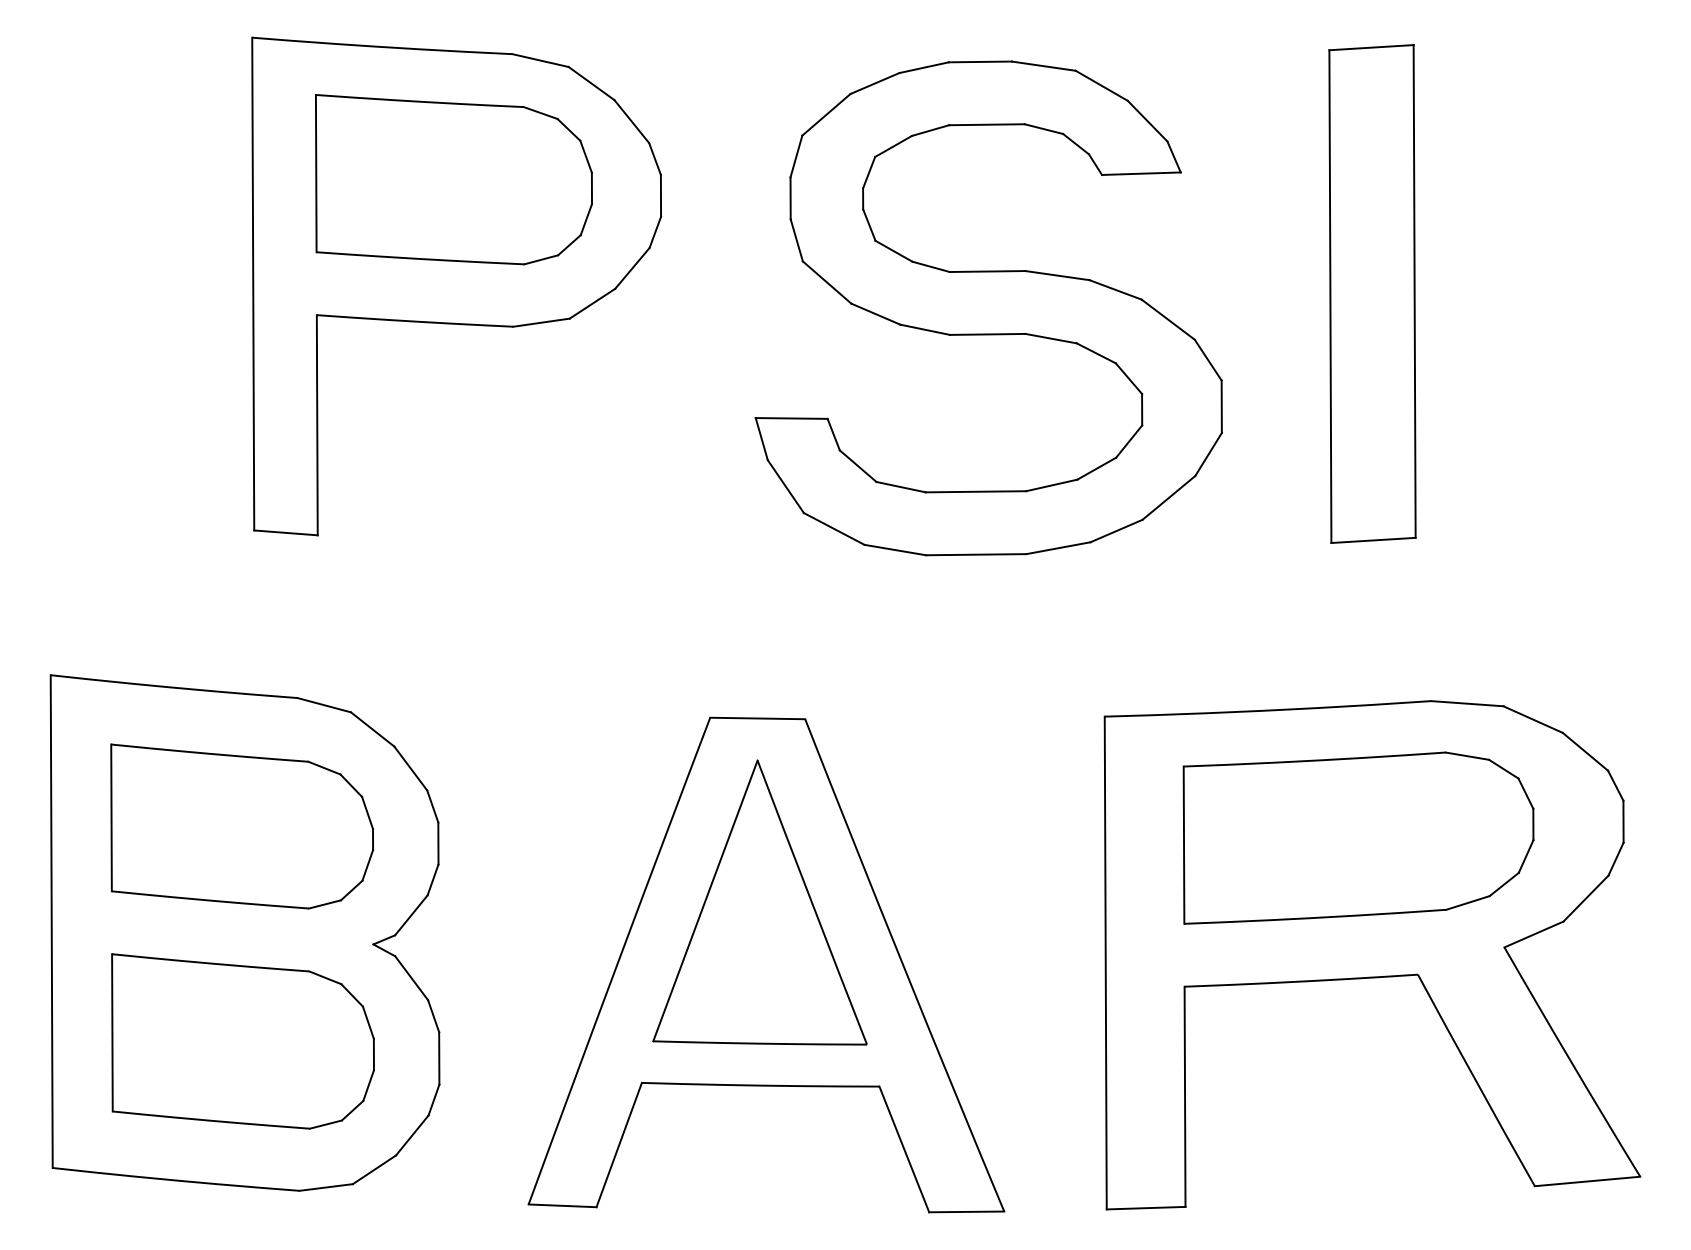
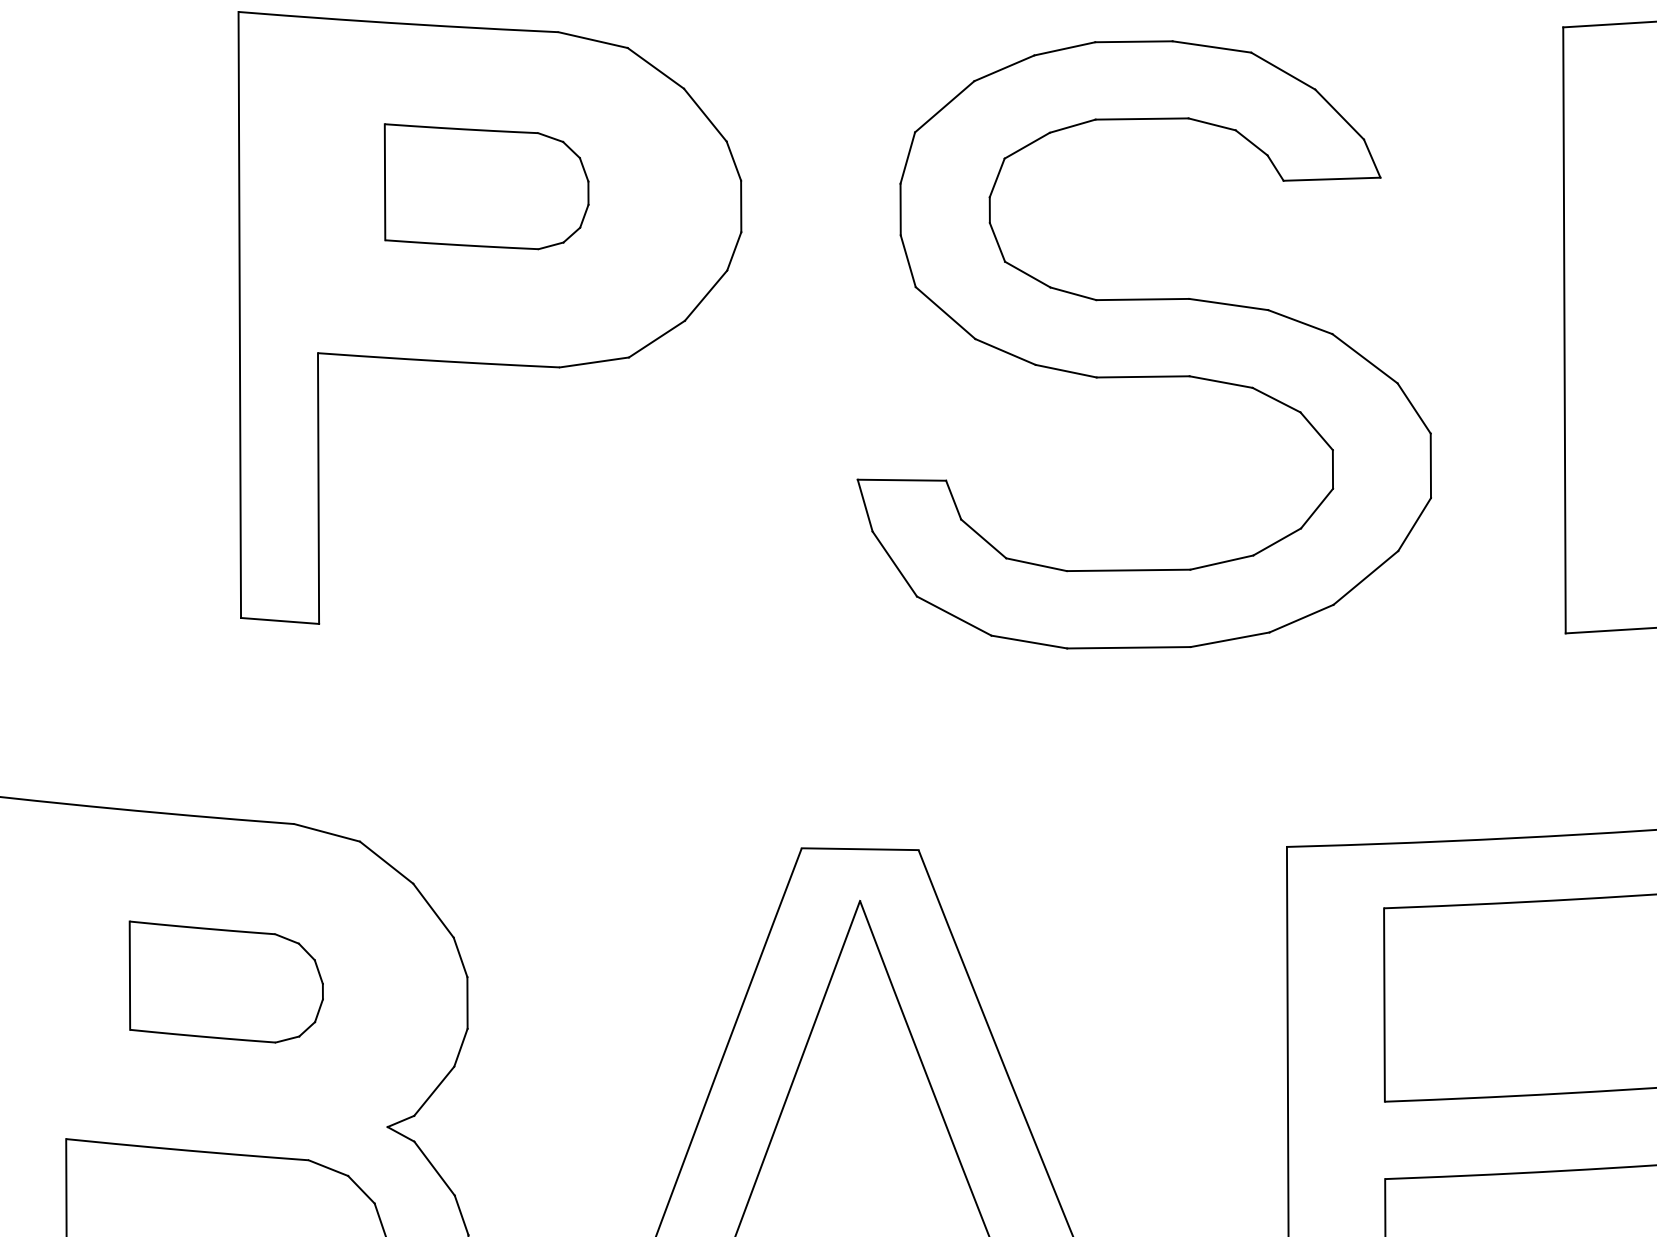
part: (453, 179) -> (486, 186), size x0.6
part: (242, 826) -> (226, 982), size x0.6

